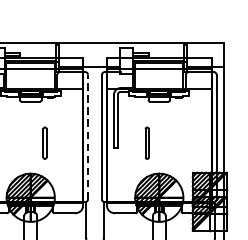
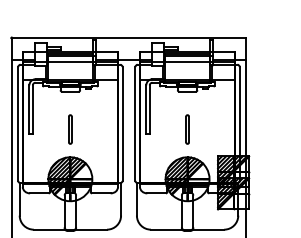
line: (87, 136) -> (122, 123), dashed -> solid
line: (44, 143) -> (69, 129), moved
line: (146, 143) -> (186, 129), moved

